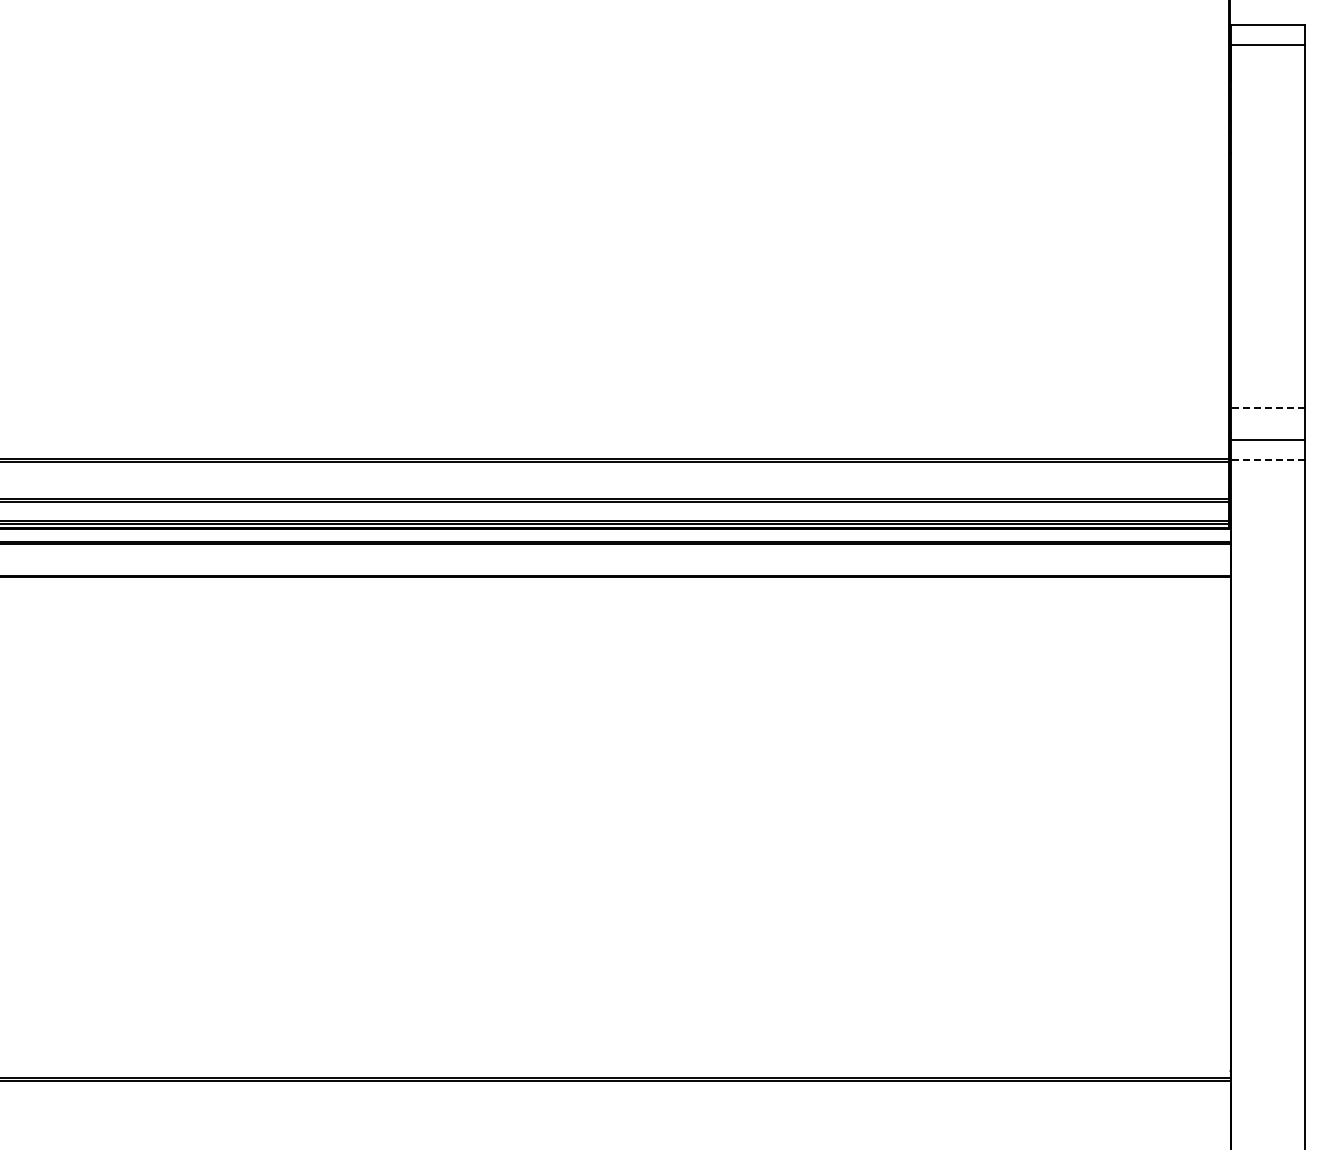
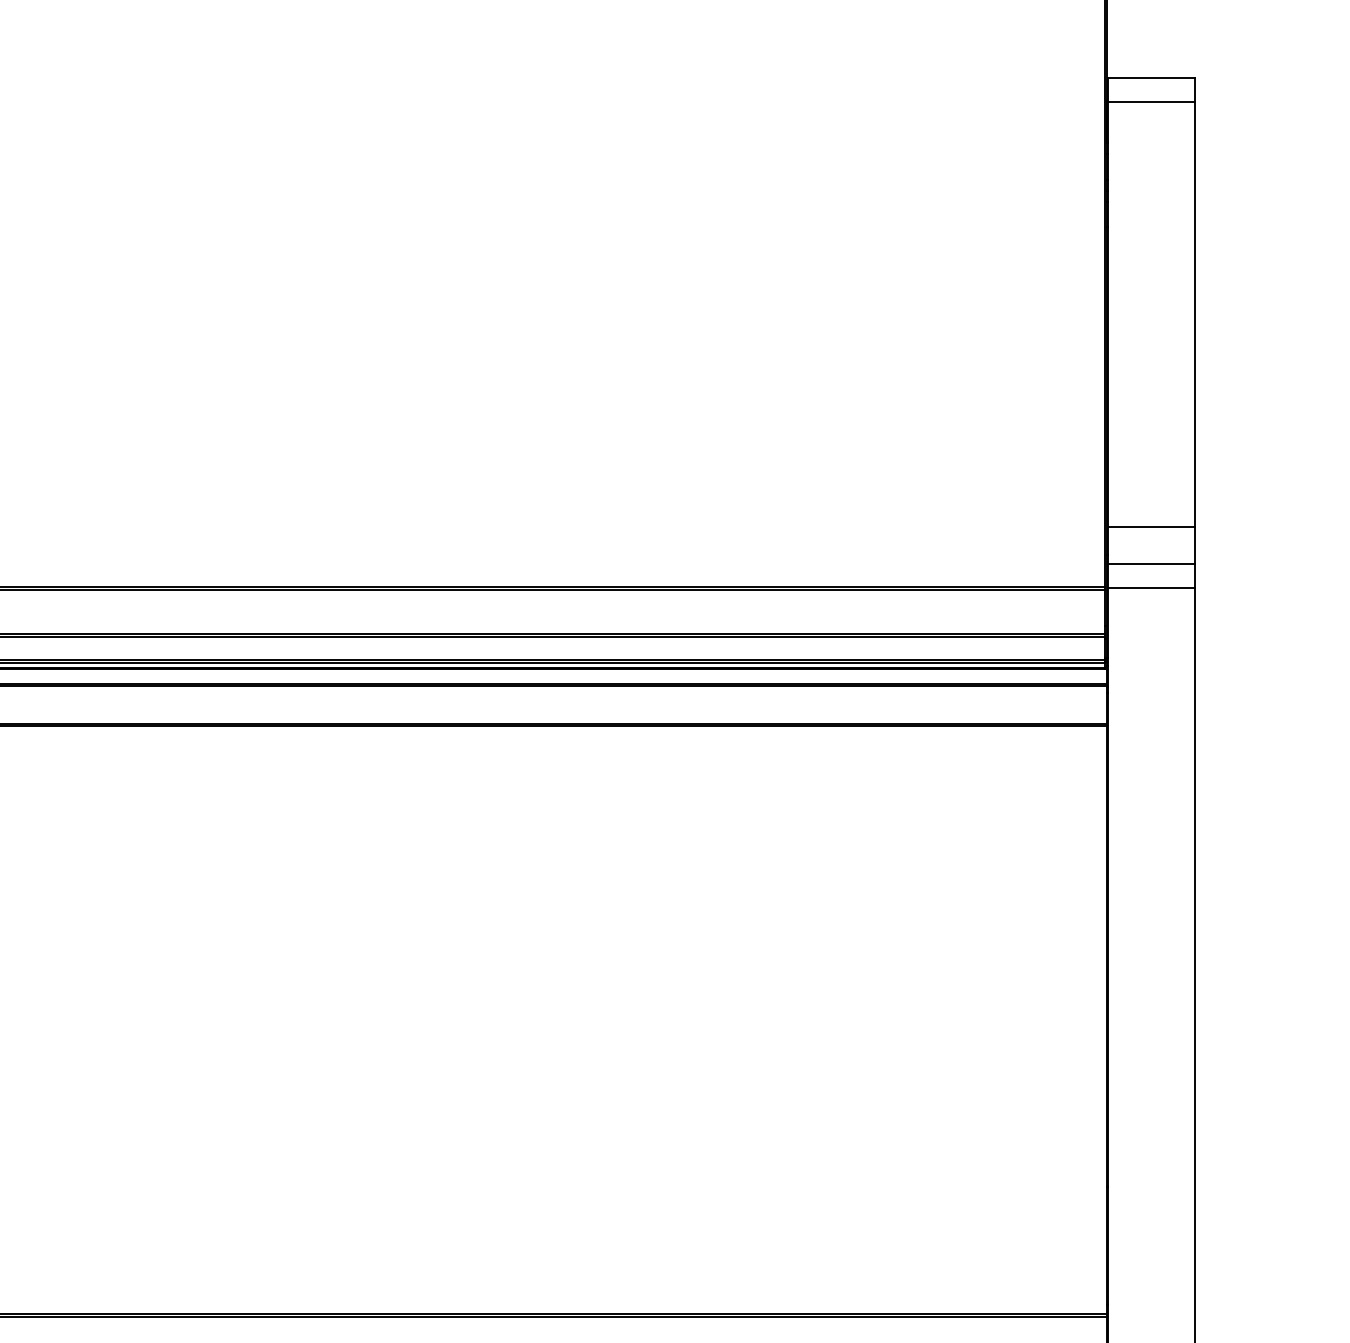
line: (1267, 408) -> (1150, 527), dashed -> solid
line: (1267, 460) -> (1150, 588), dashed -> solid

